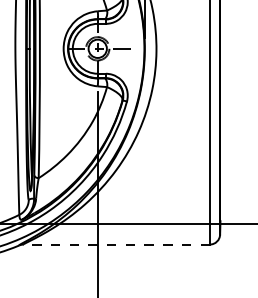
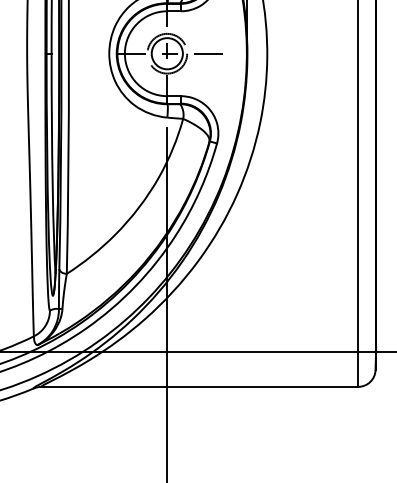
line: (116, 244) -> (199, 386), dashed -> solid

